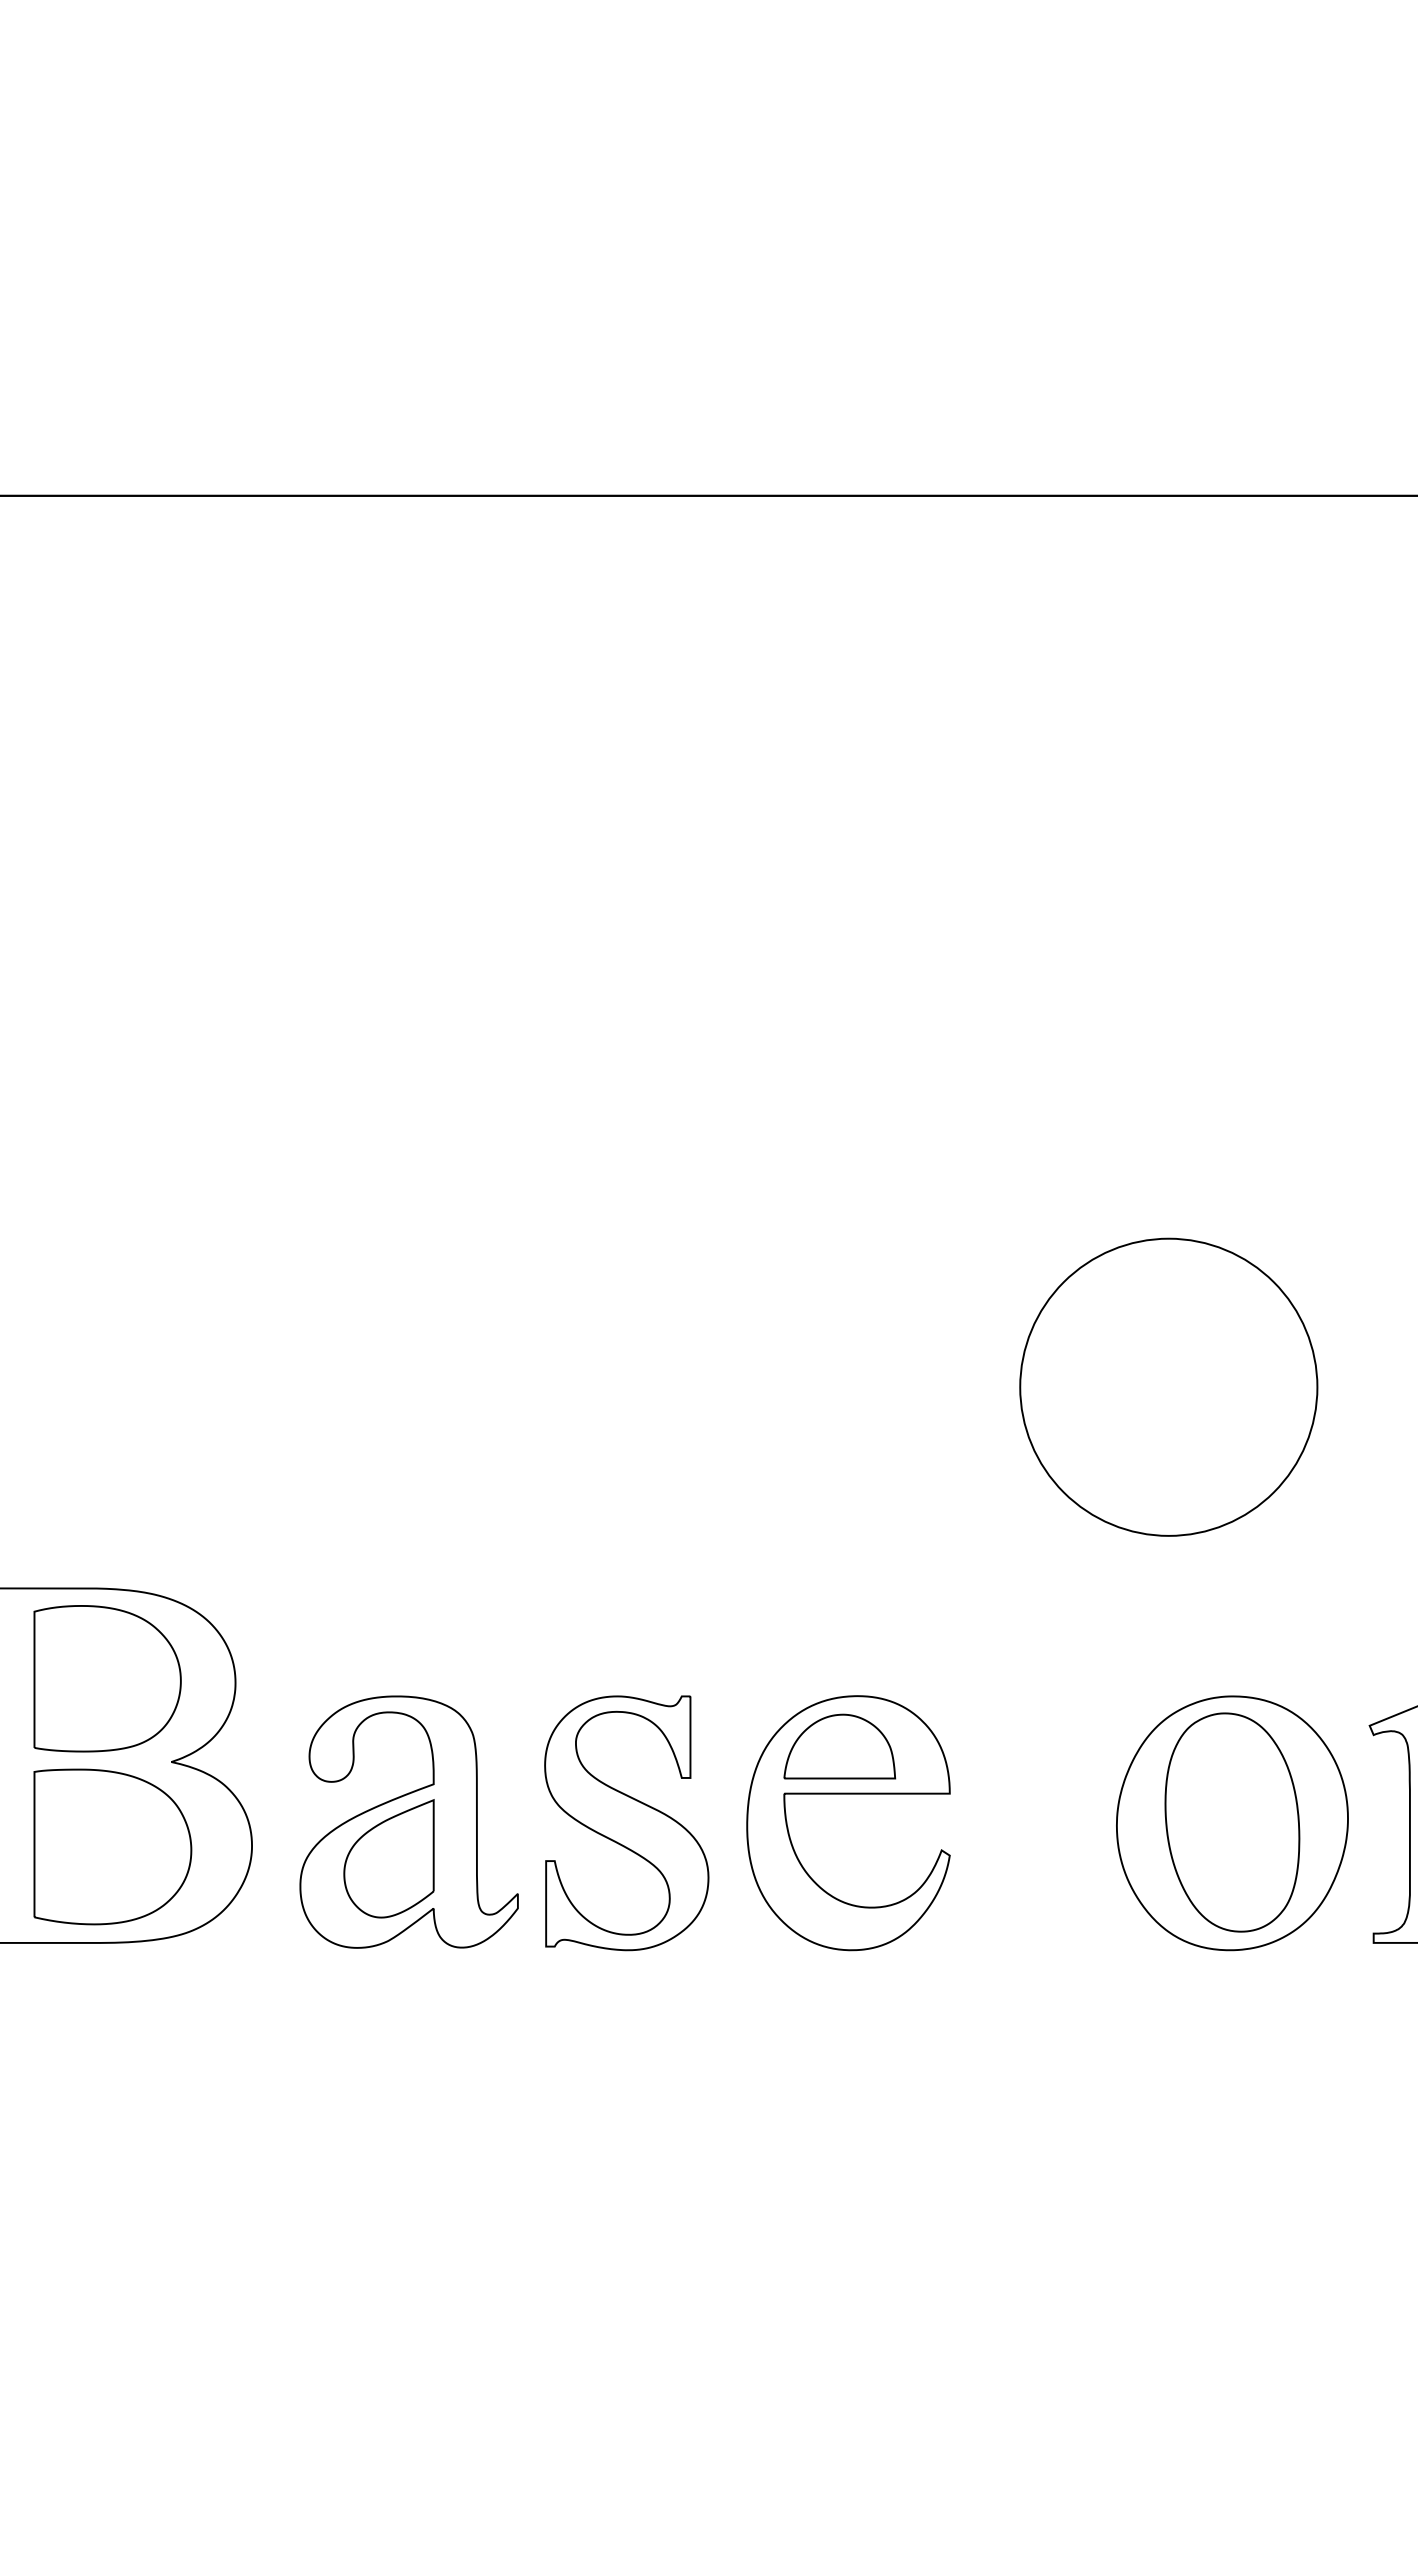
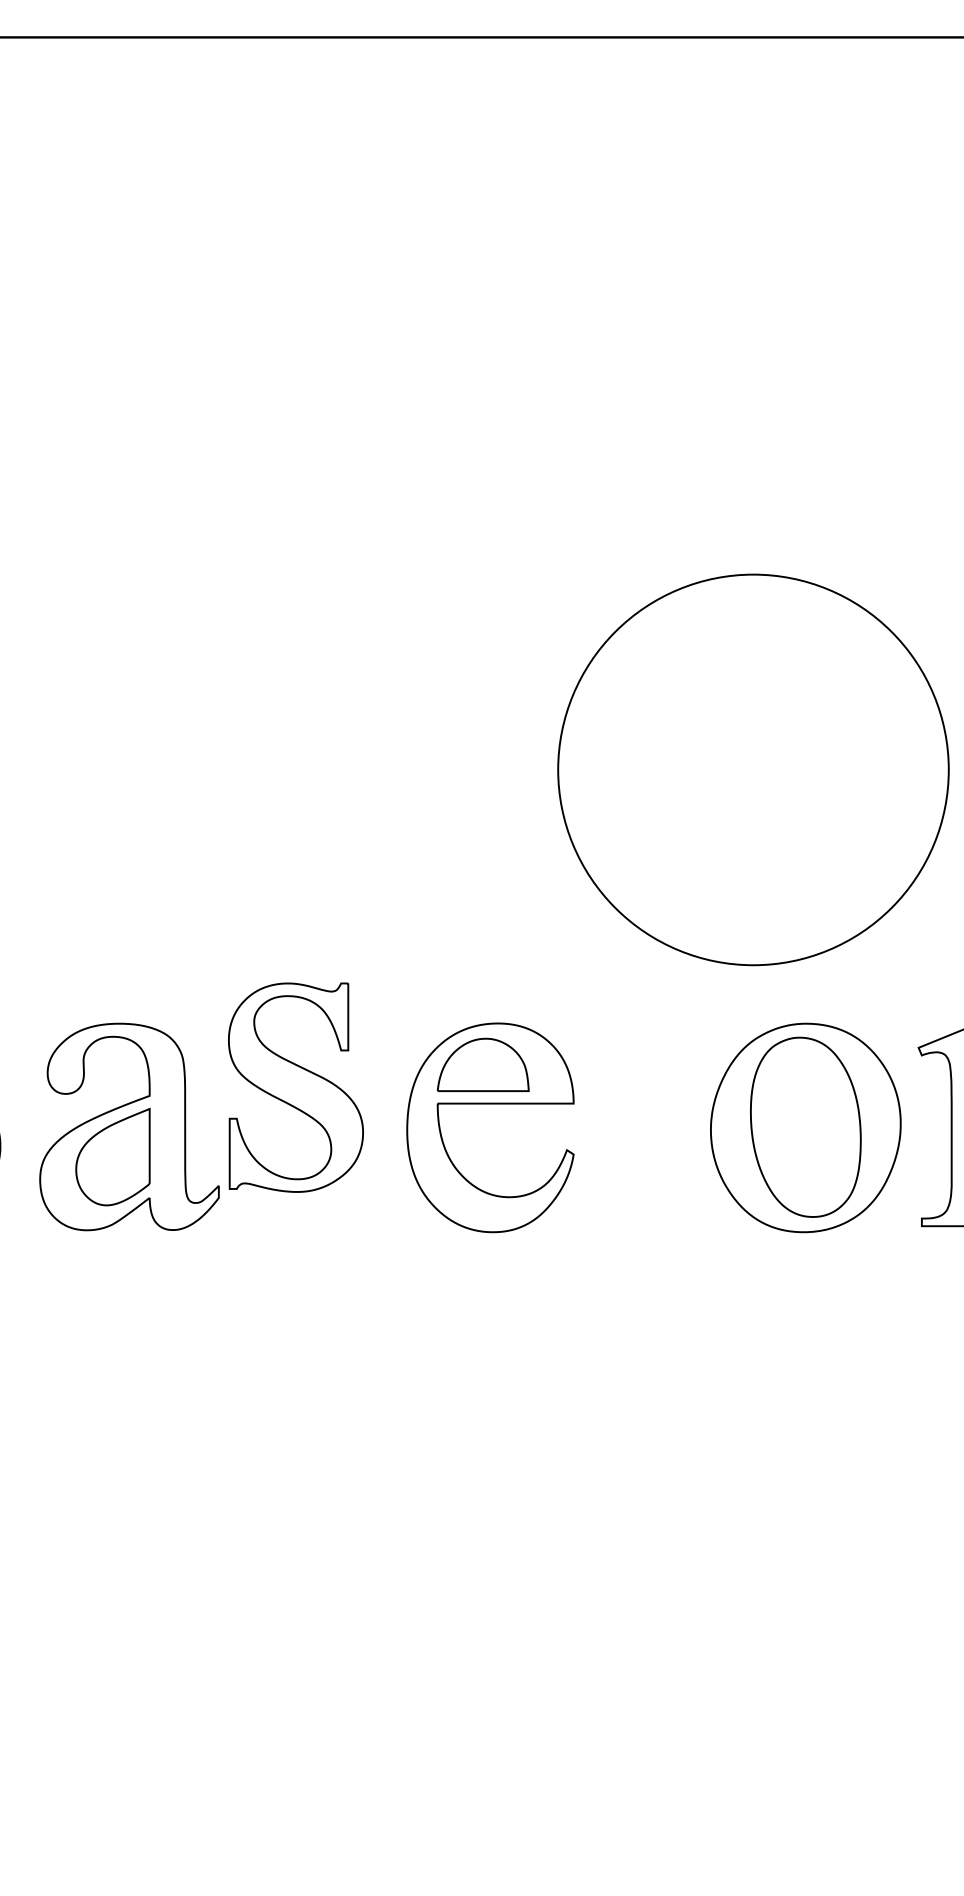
part: (1168, 1386) -> (753, 769), size x1.6
part: (626, 1823) -> (295, 1087), moved

